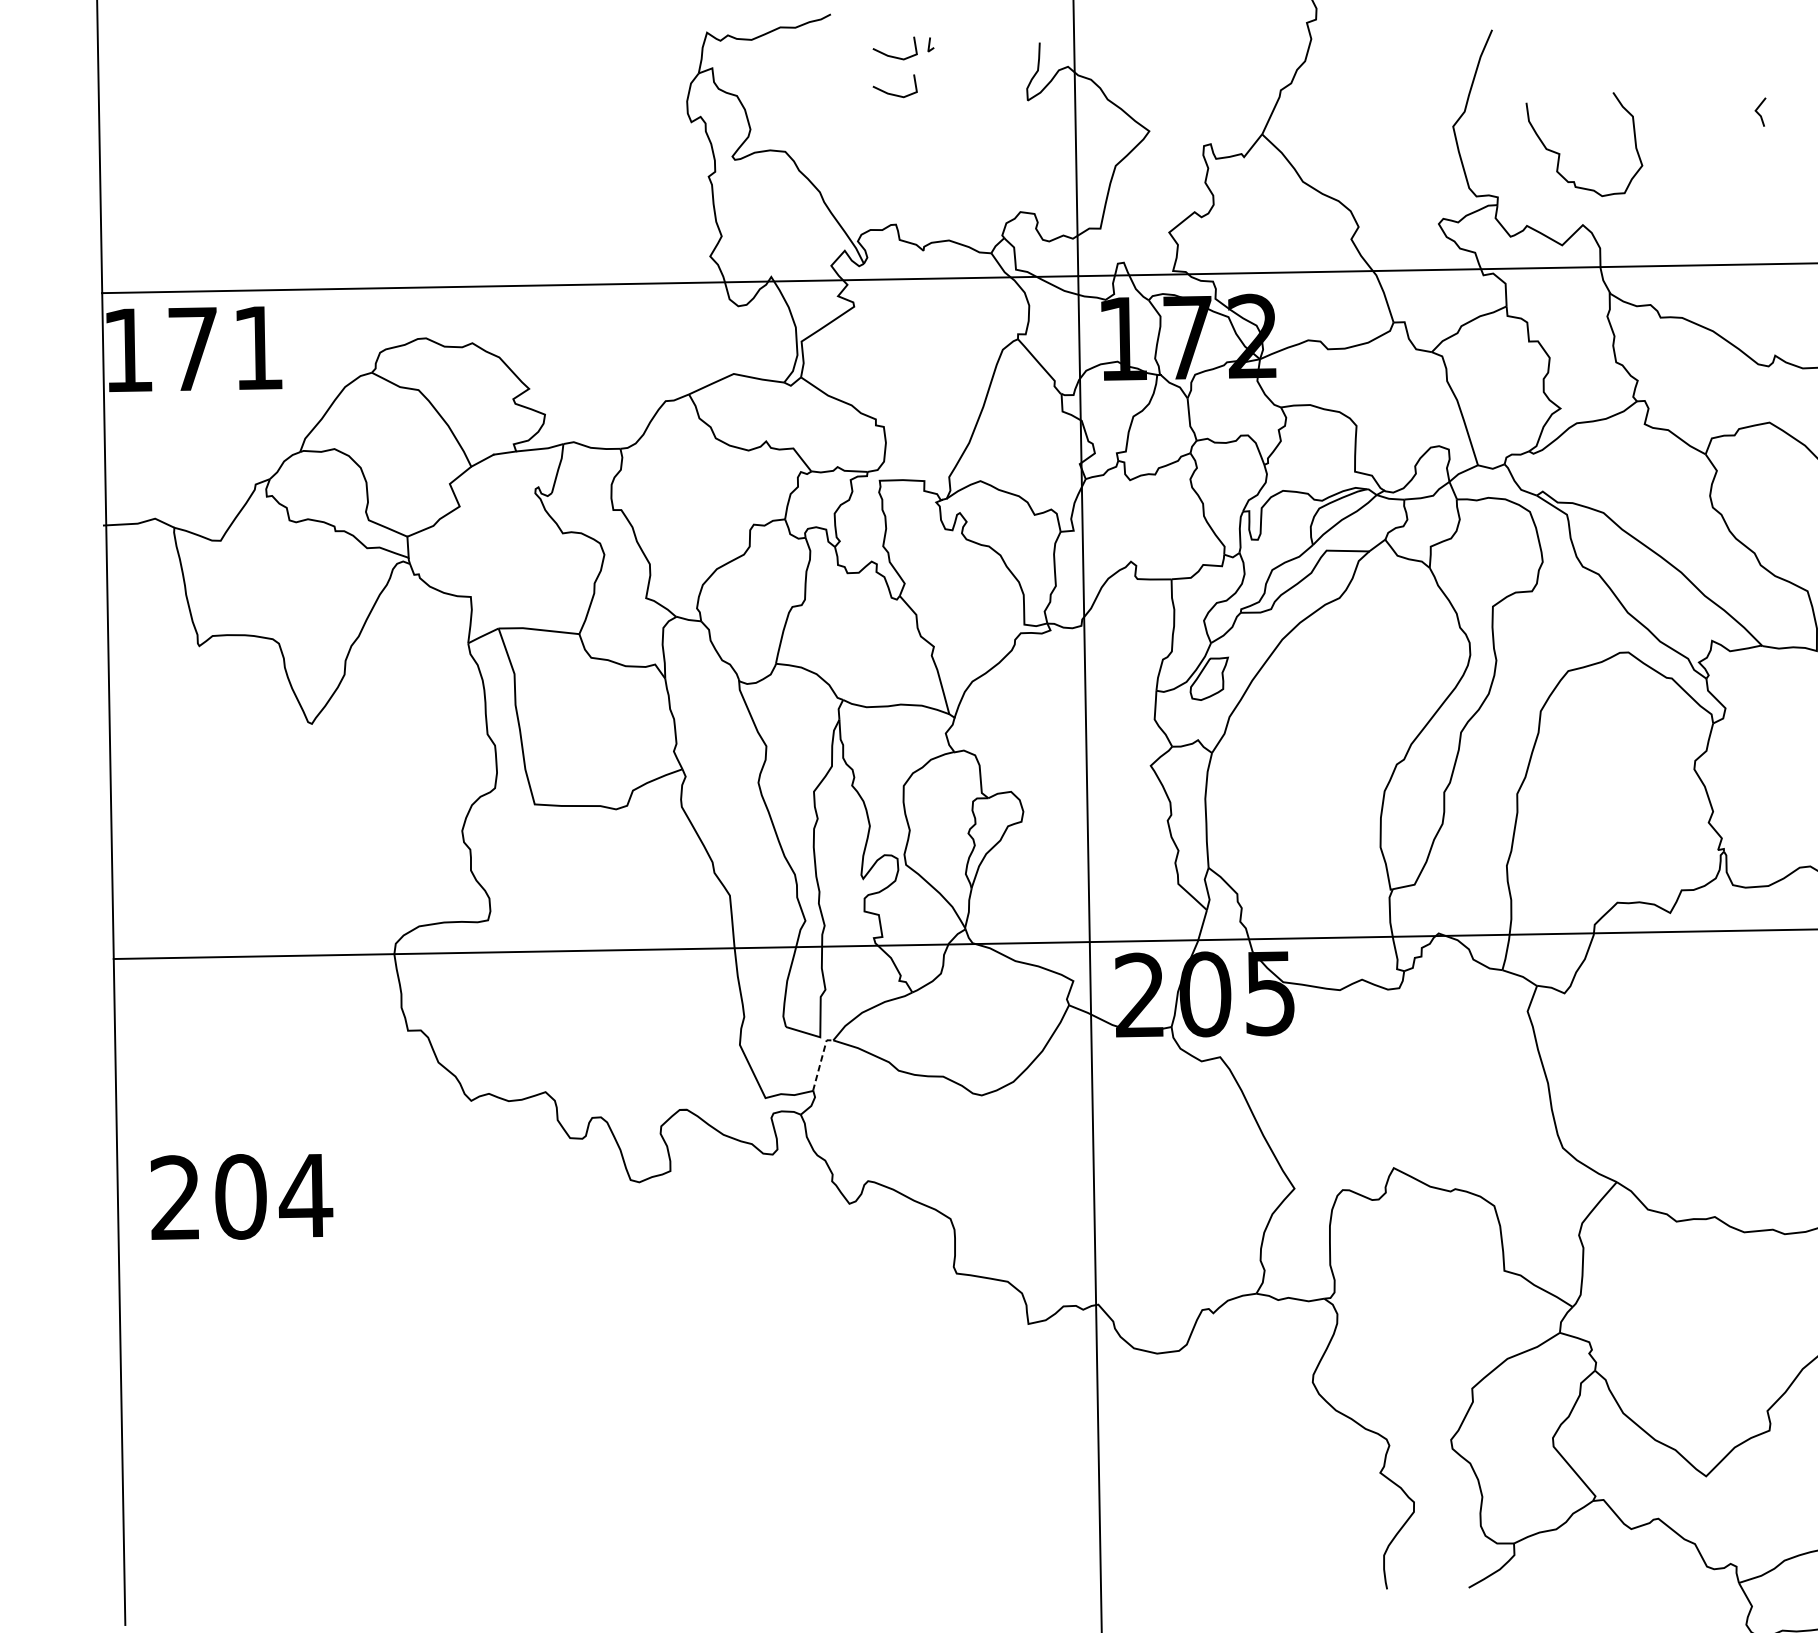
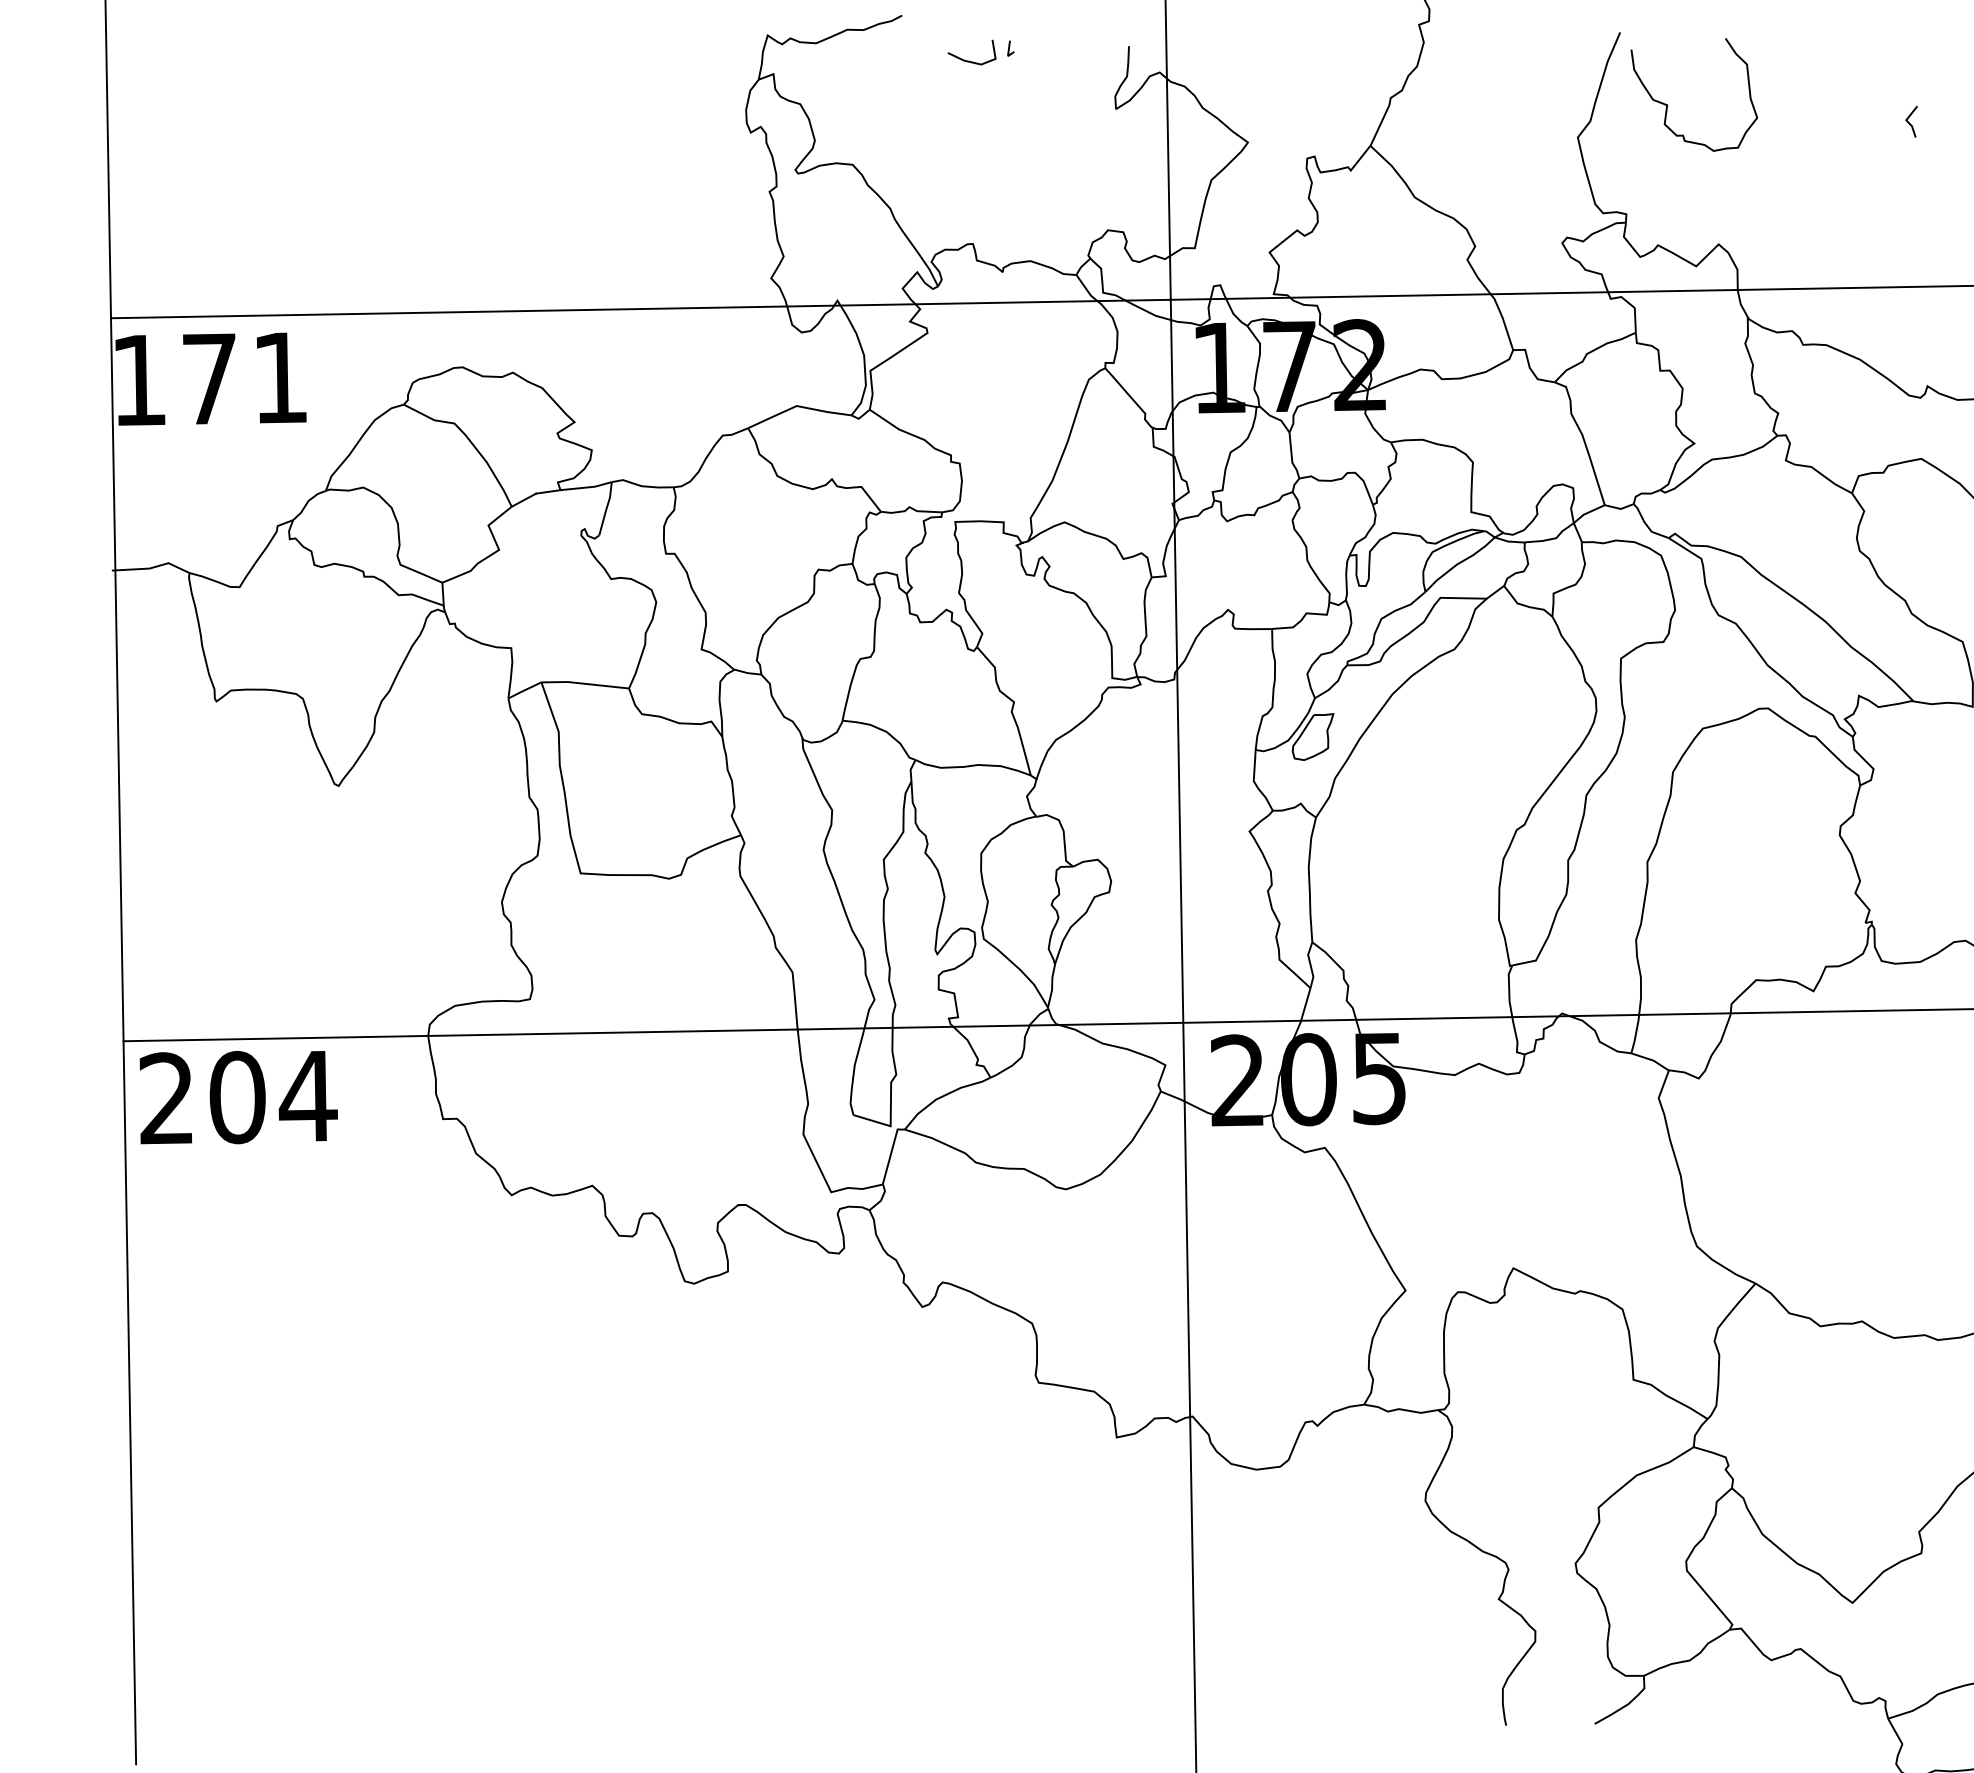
line: (892, 93) -> (969, 101), removed
curve: (1560, 154) -> (1668, 105), moved
line: (821, 1062) -> (891, 1153), dashed -> solid
text: (241, 1196) -> (238, 1097), moved

